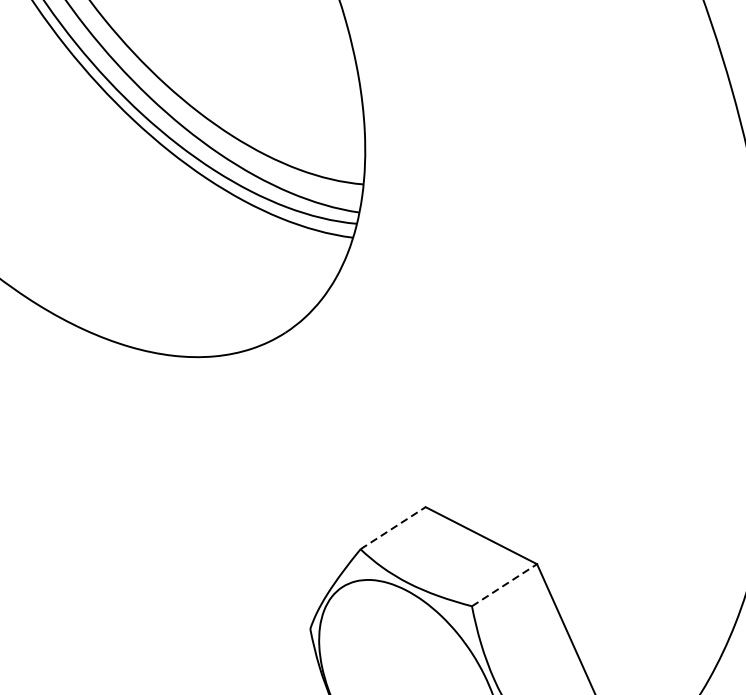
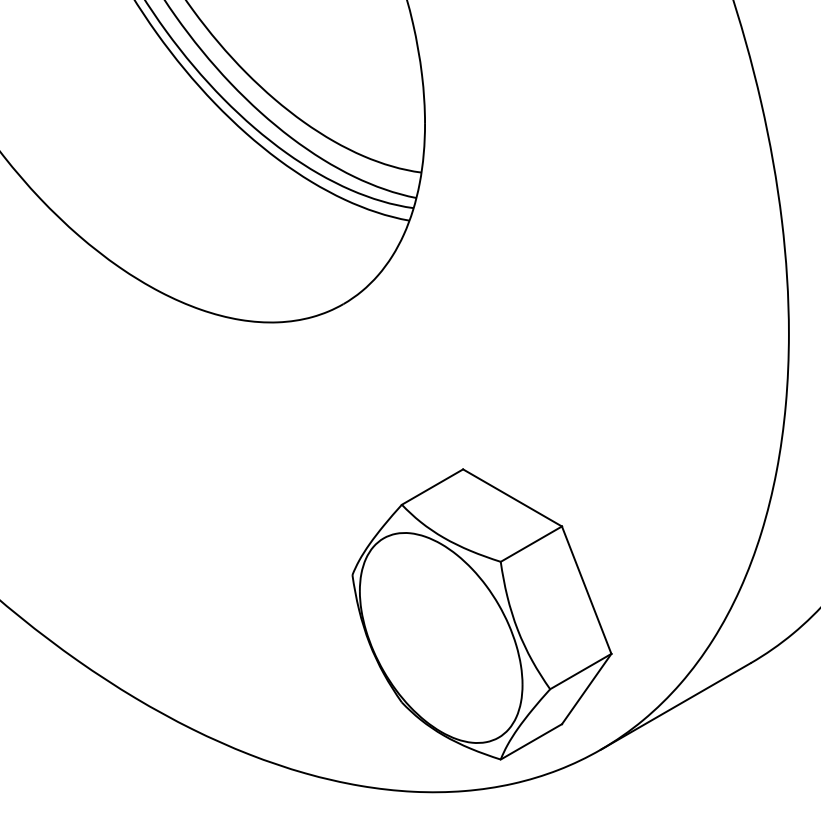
line: (393, 527) -> (432, 486), dashed -> solid
line: (504, 584) -> (531, 543), dashed -> solid

